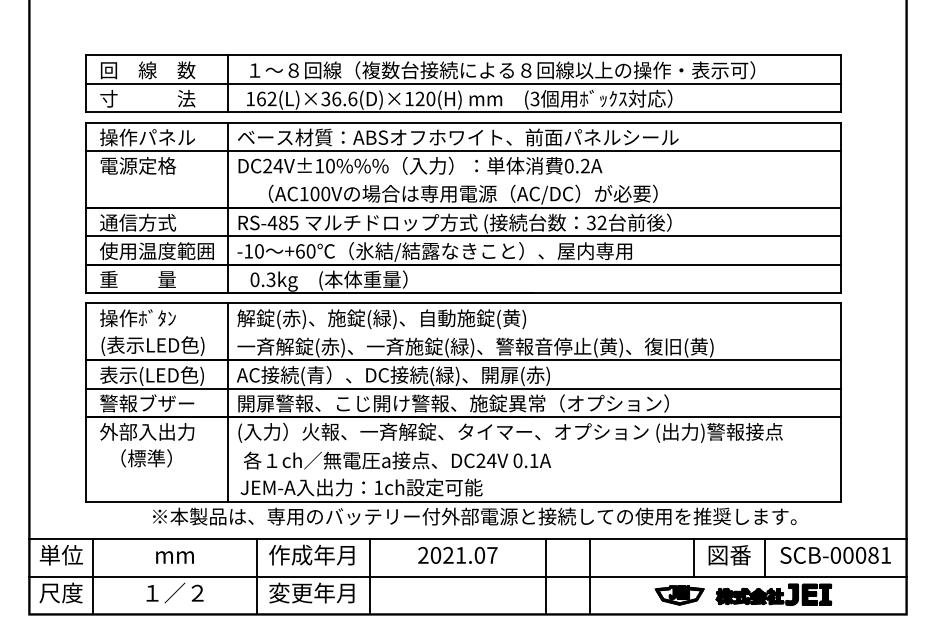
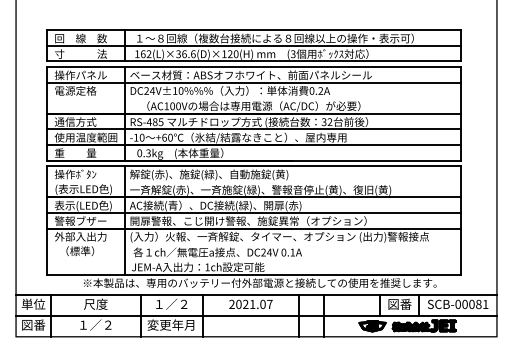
text: (174, 553) -> (95, 303), mm -> 尺度
text: (311, 553) -> (170, 303), 作成年月 -> １／２
text: (59, 592) -> (32, 324), 尺度 -> 図番

